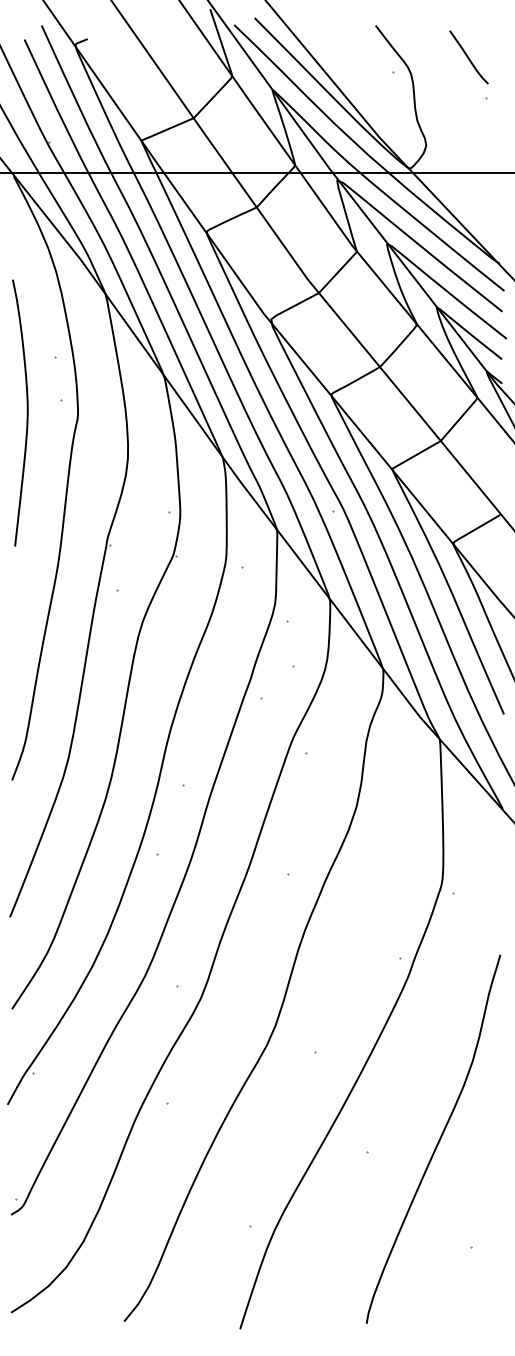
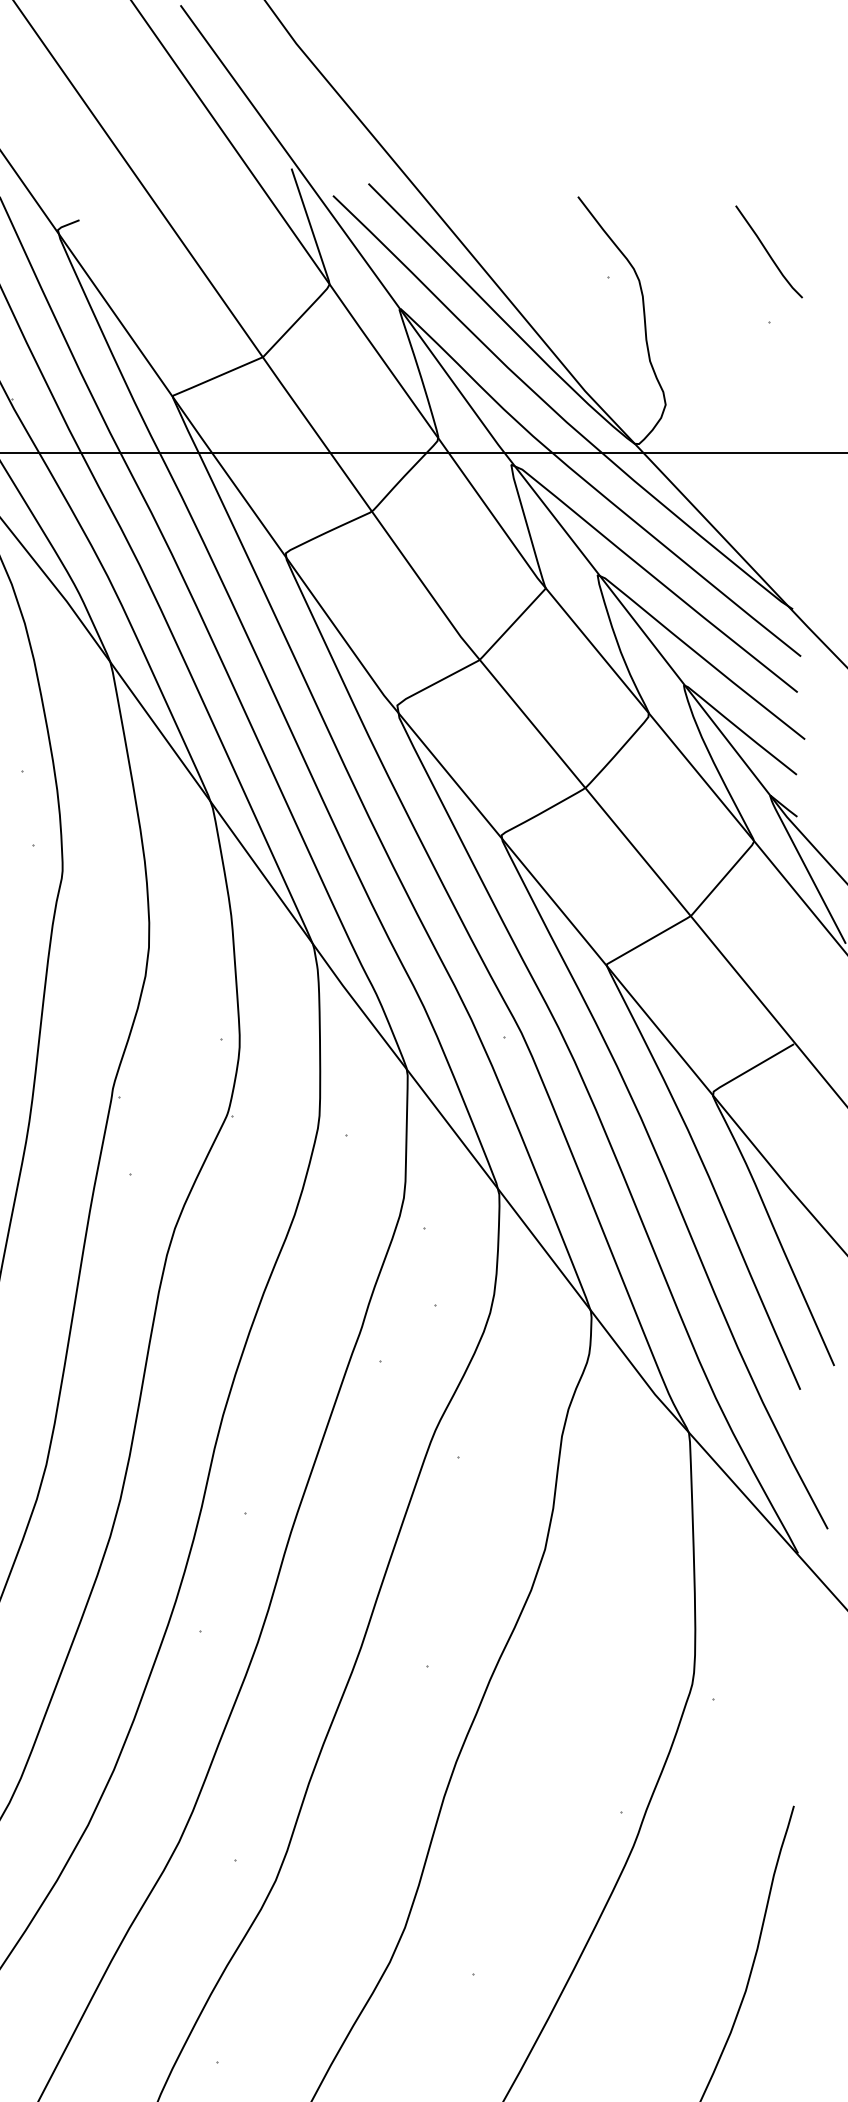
curve: (468, 57) -> (768, 252), moved

